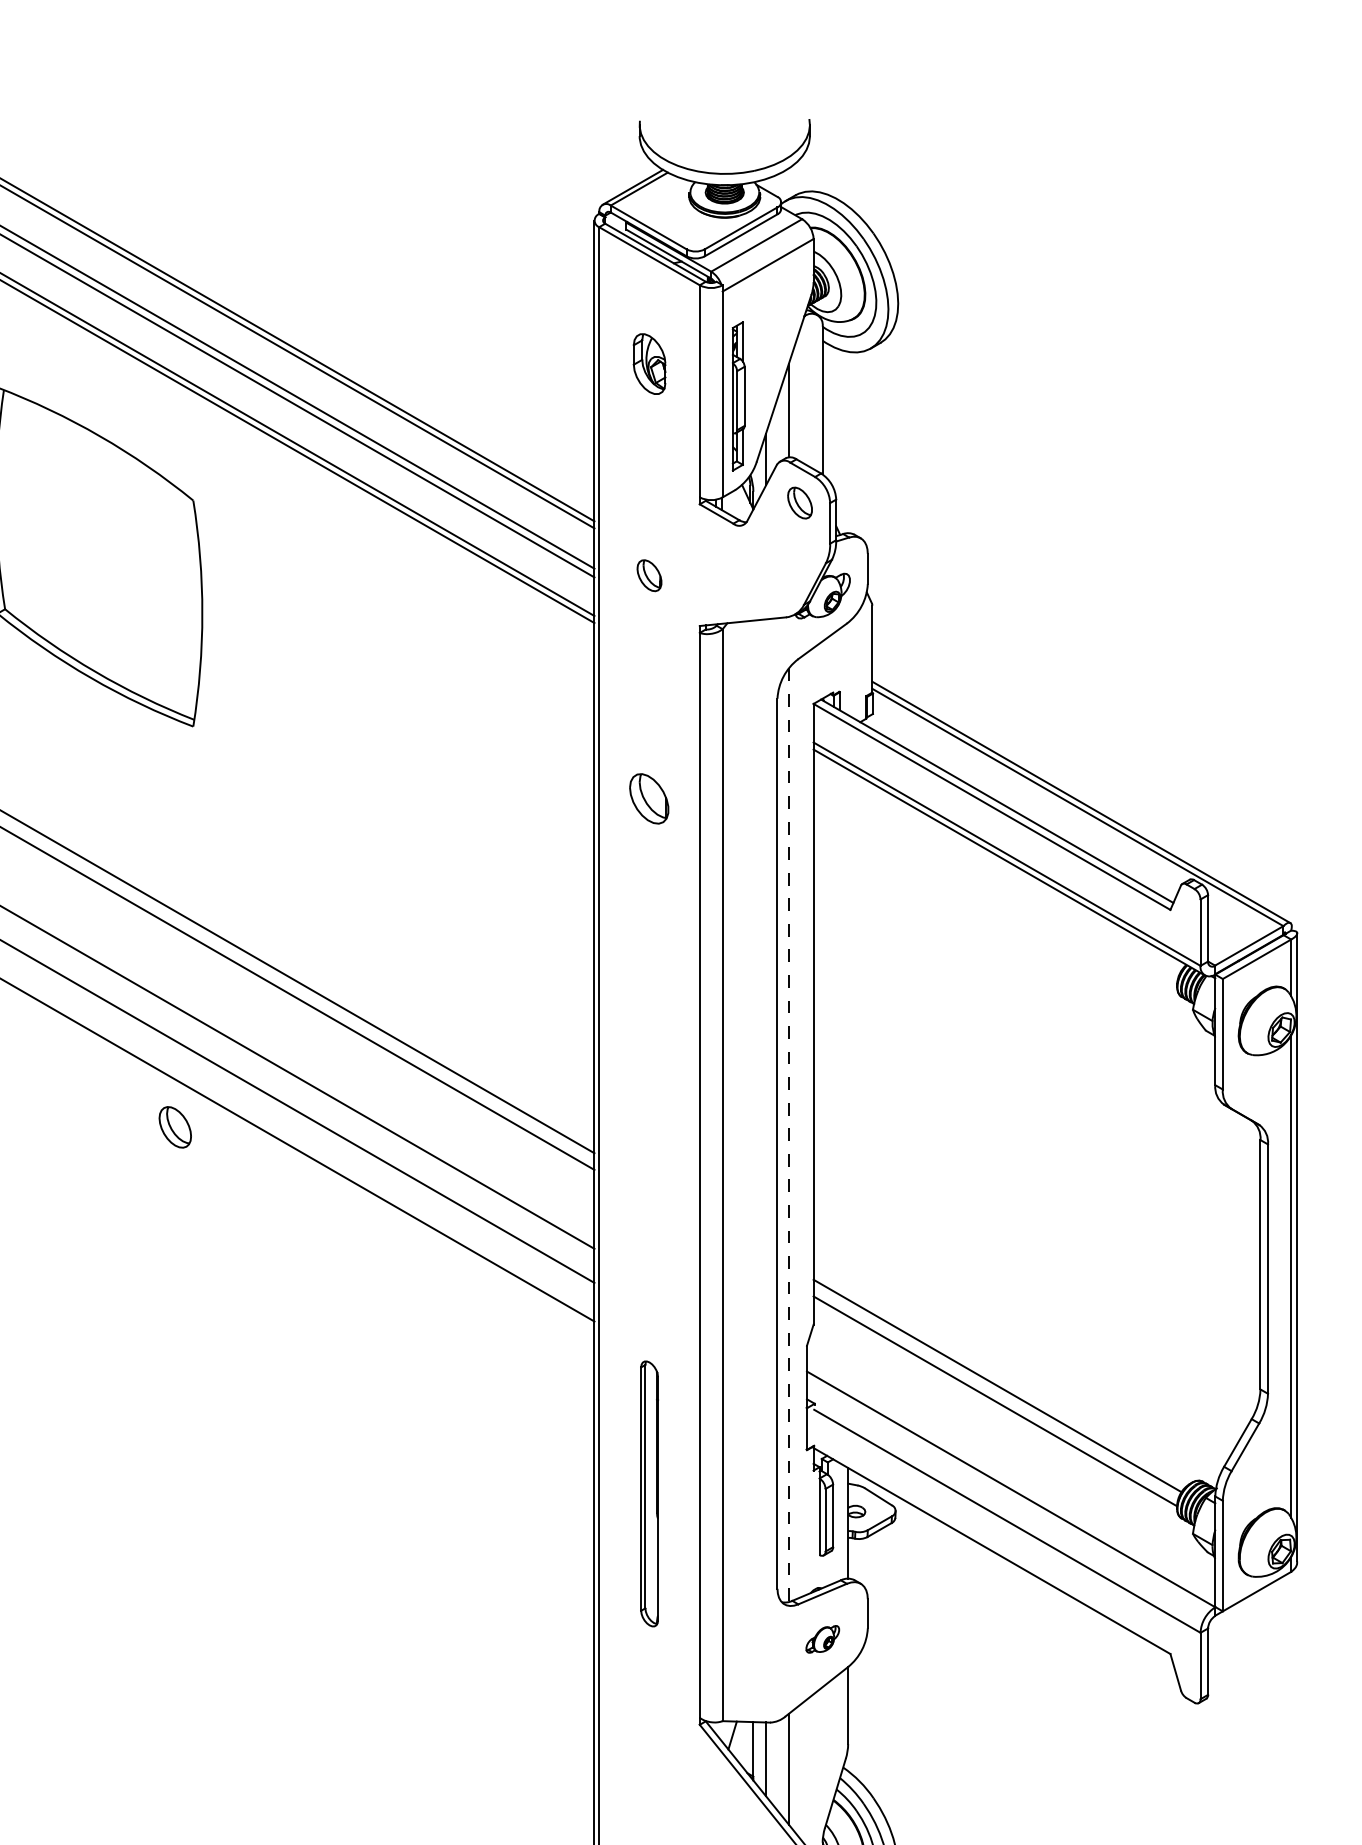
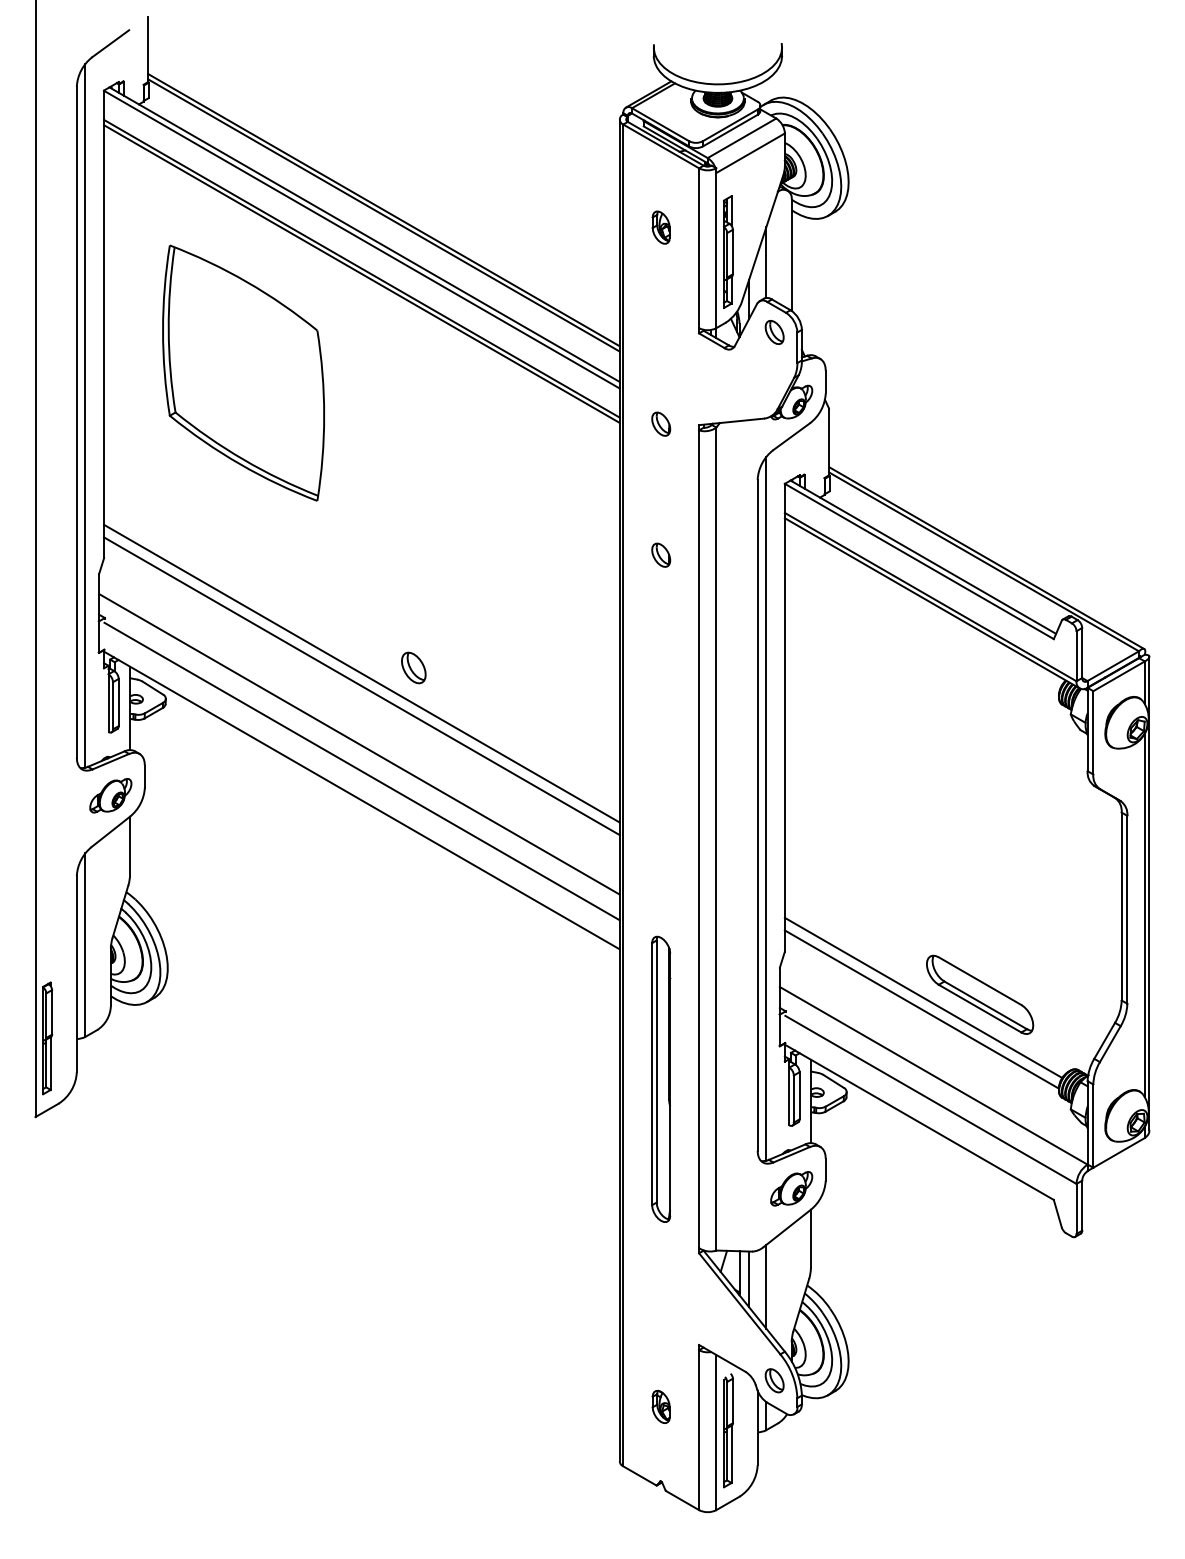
part: (648, 363) -> (660, 227), size x0.71
part: (649, 574) -> (661, 423), moved
part: (649, 797) -> (661, 554), size x0.62
part: (174, 1126) -> (413, 667), moved
line: (789, 1134) -> (766, 808), dashed -> solid
part: (1073, 1381) -> (980, 994), added
part: (649, 1492) -> (661, 1078), size x1.43
part: (822, 1638) -> (791, 1188), size x1.67

